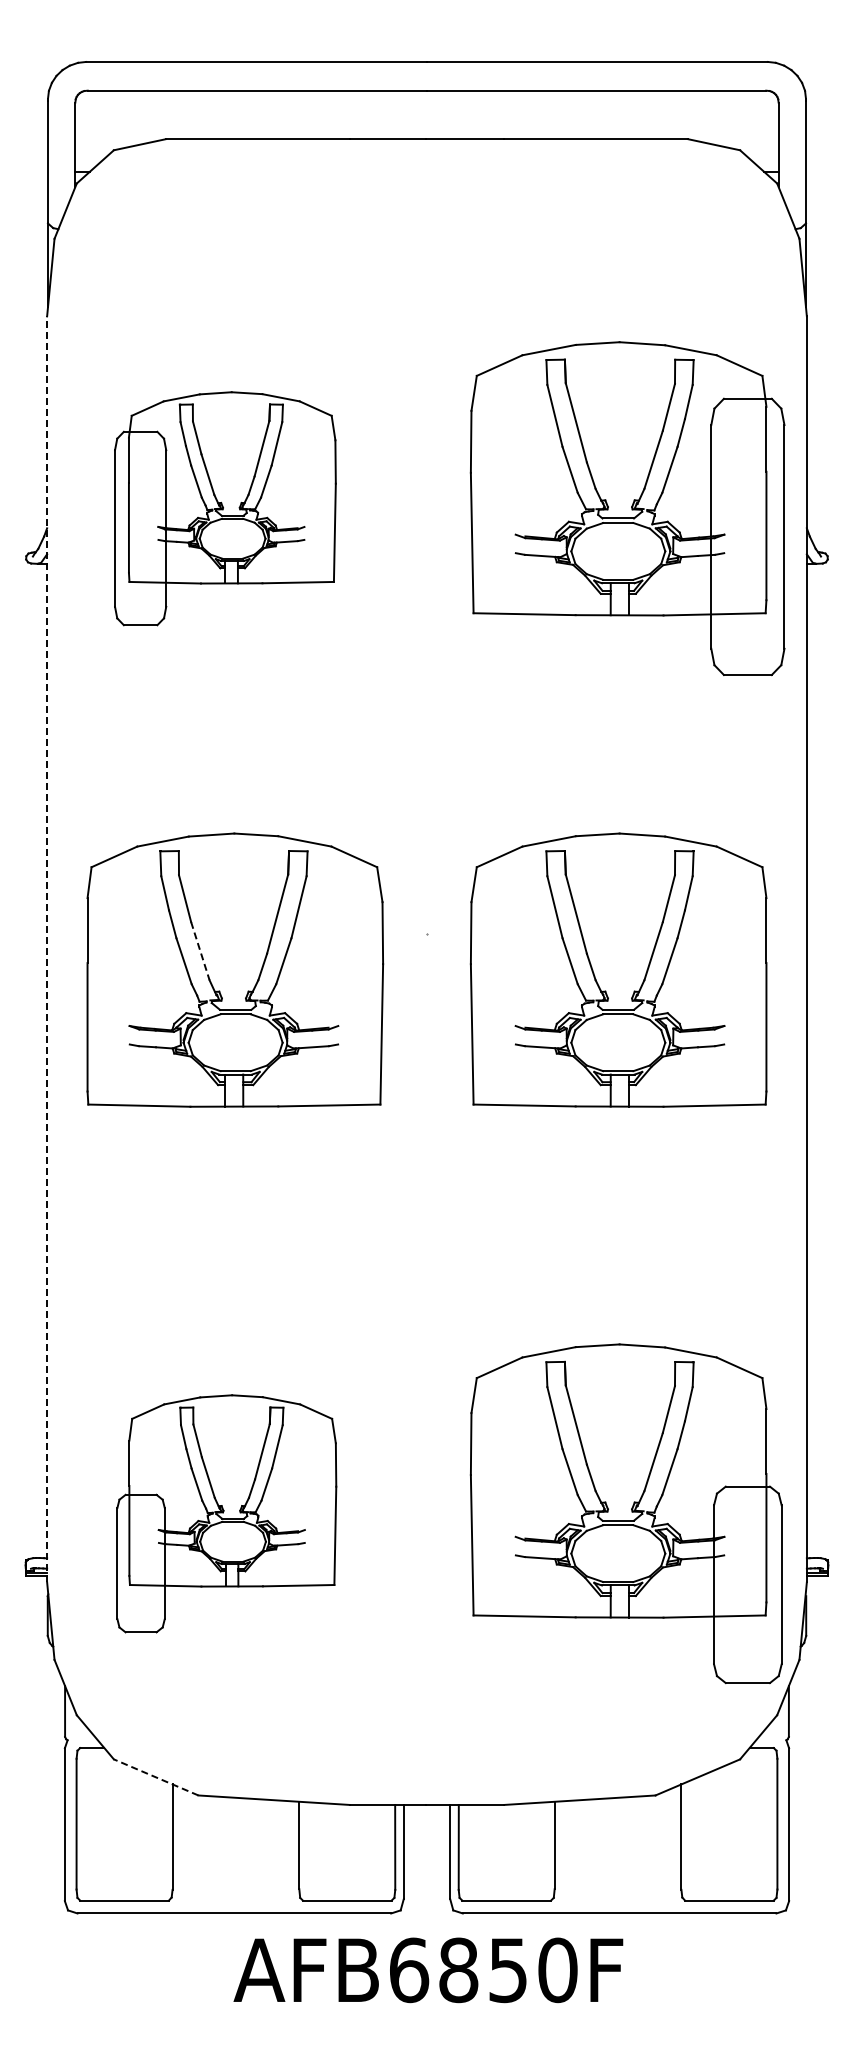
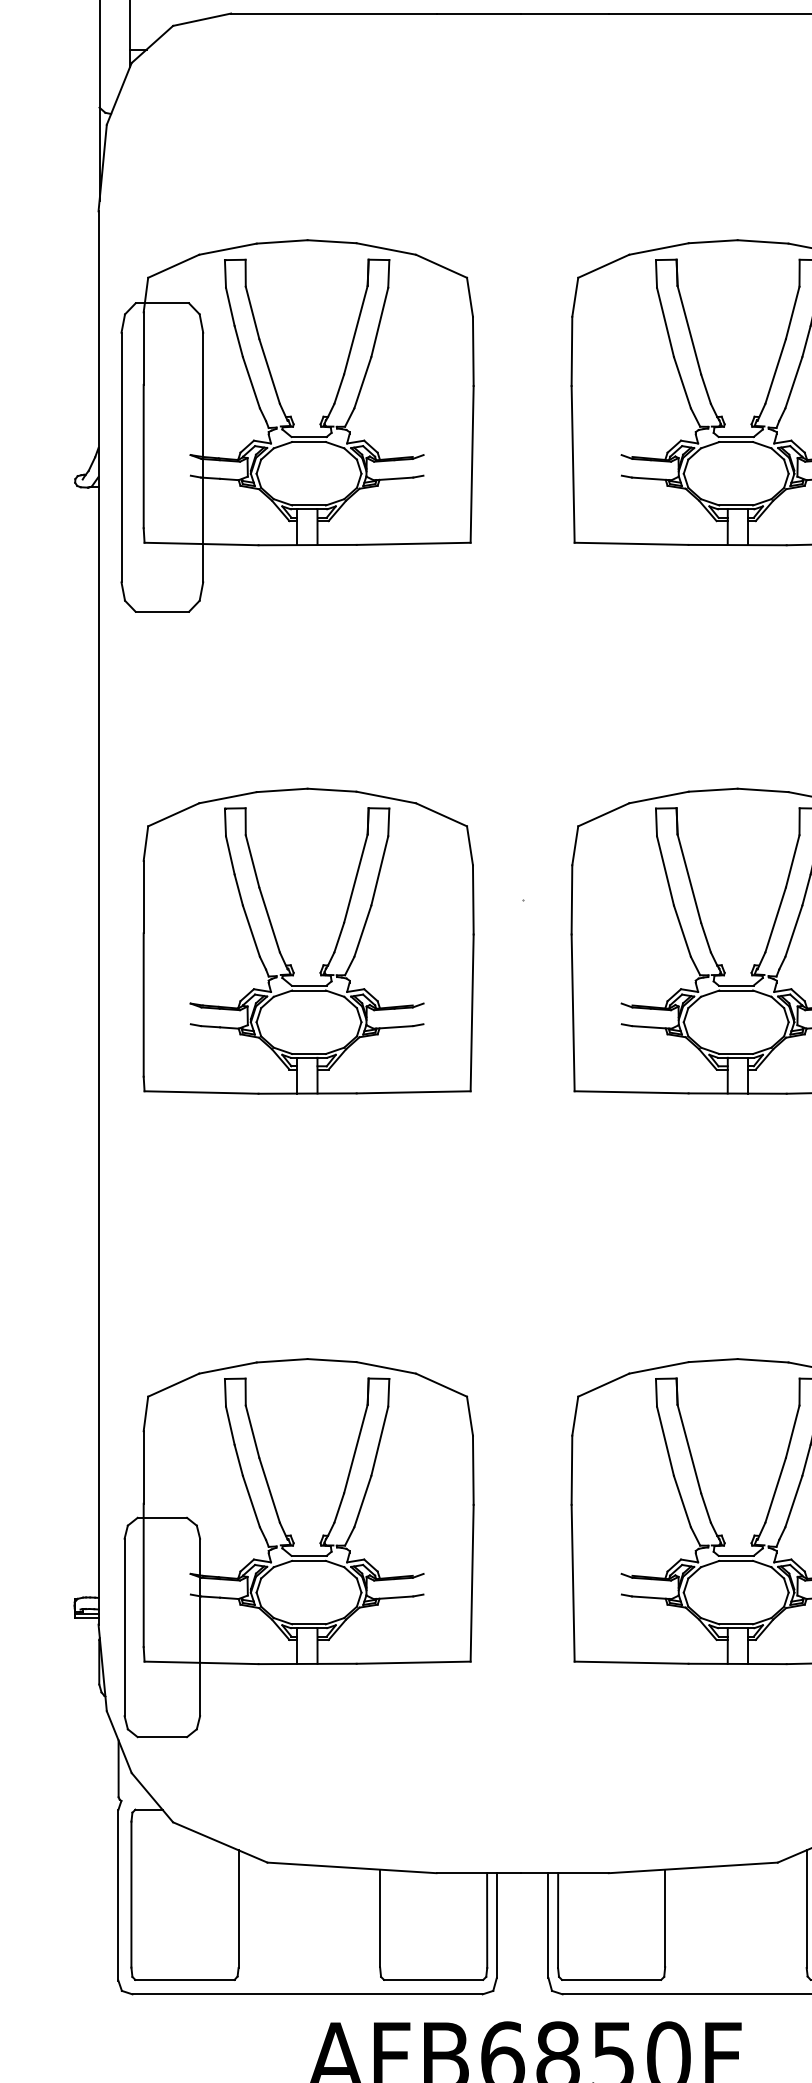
part: (225, 508) -> (297, 425), size x1.43
line: (47, 949) -> (98, 918), dashed -> solid
line: (200, 951) -> (269, 920), dashed -> solid
part: (226, 1513) -> (298, 1547), size x1.43
line: (156, 1777) -> (220, 1842), dashed -> solid

